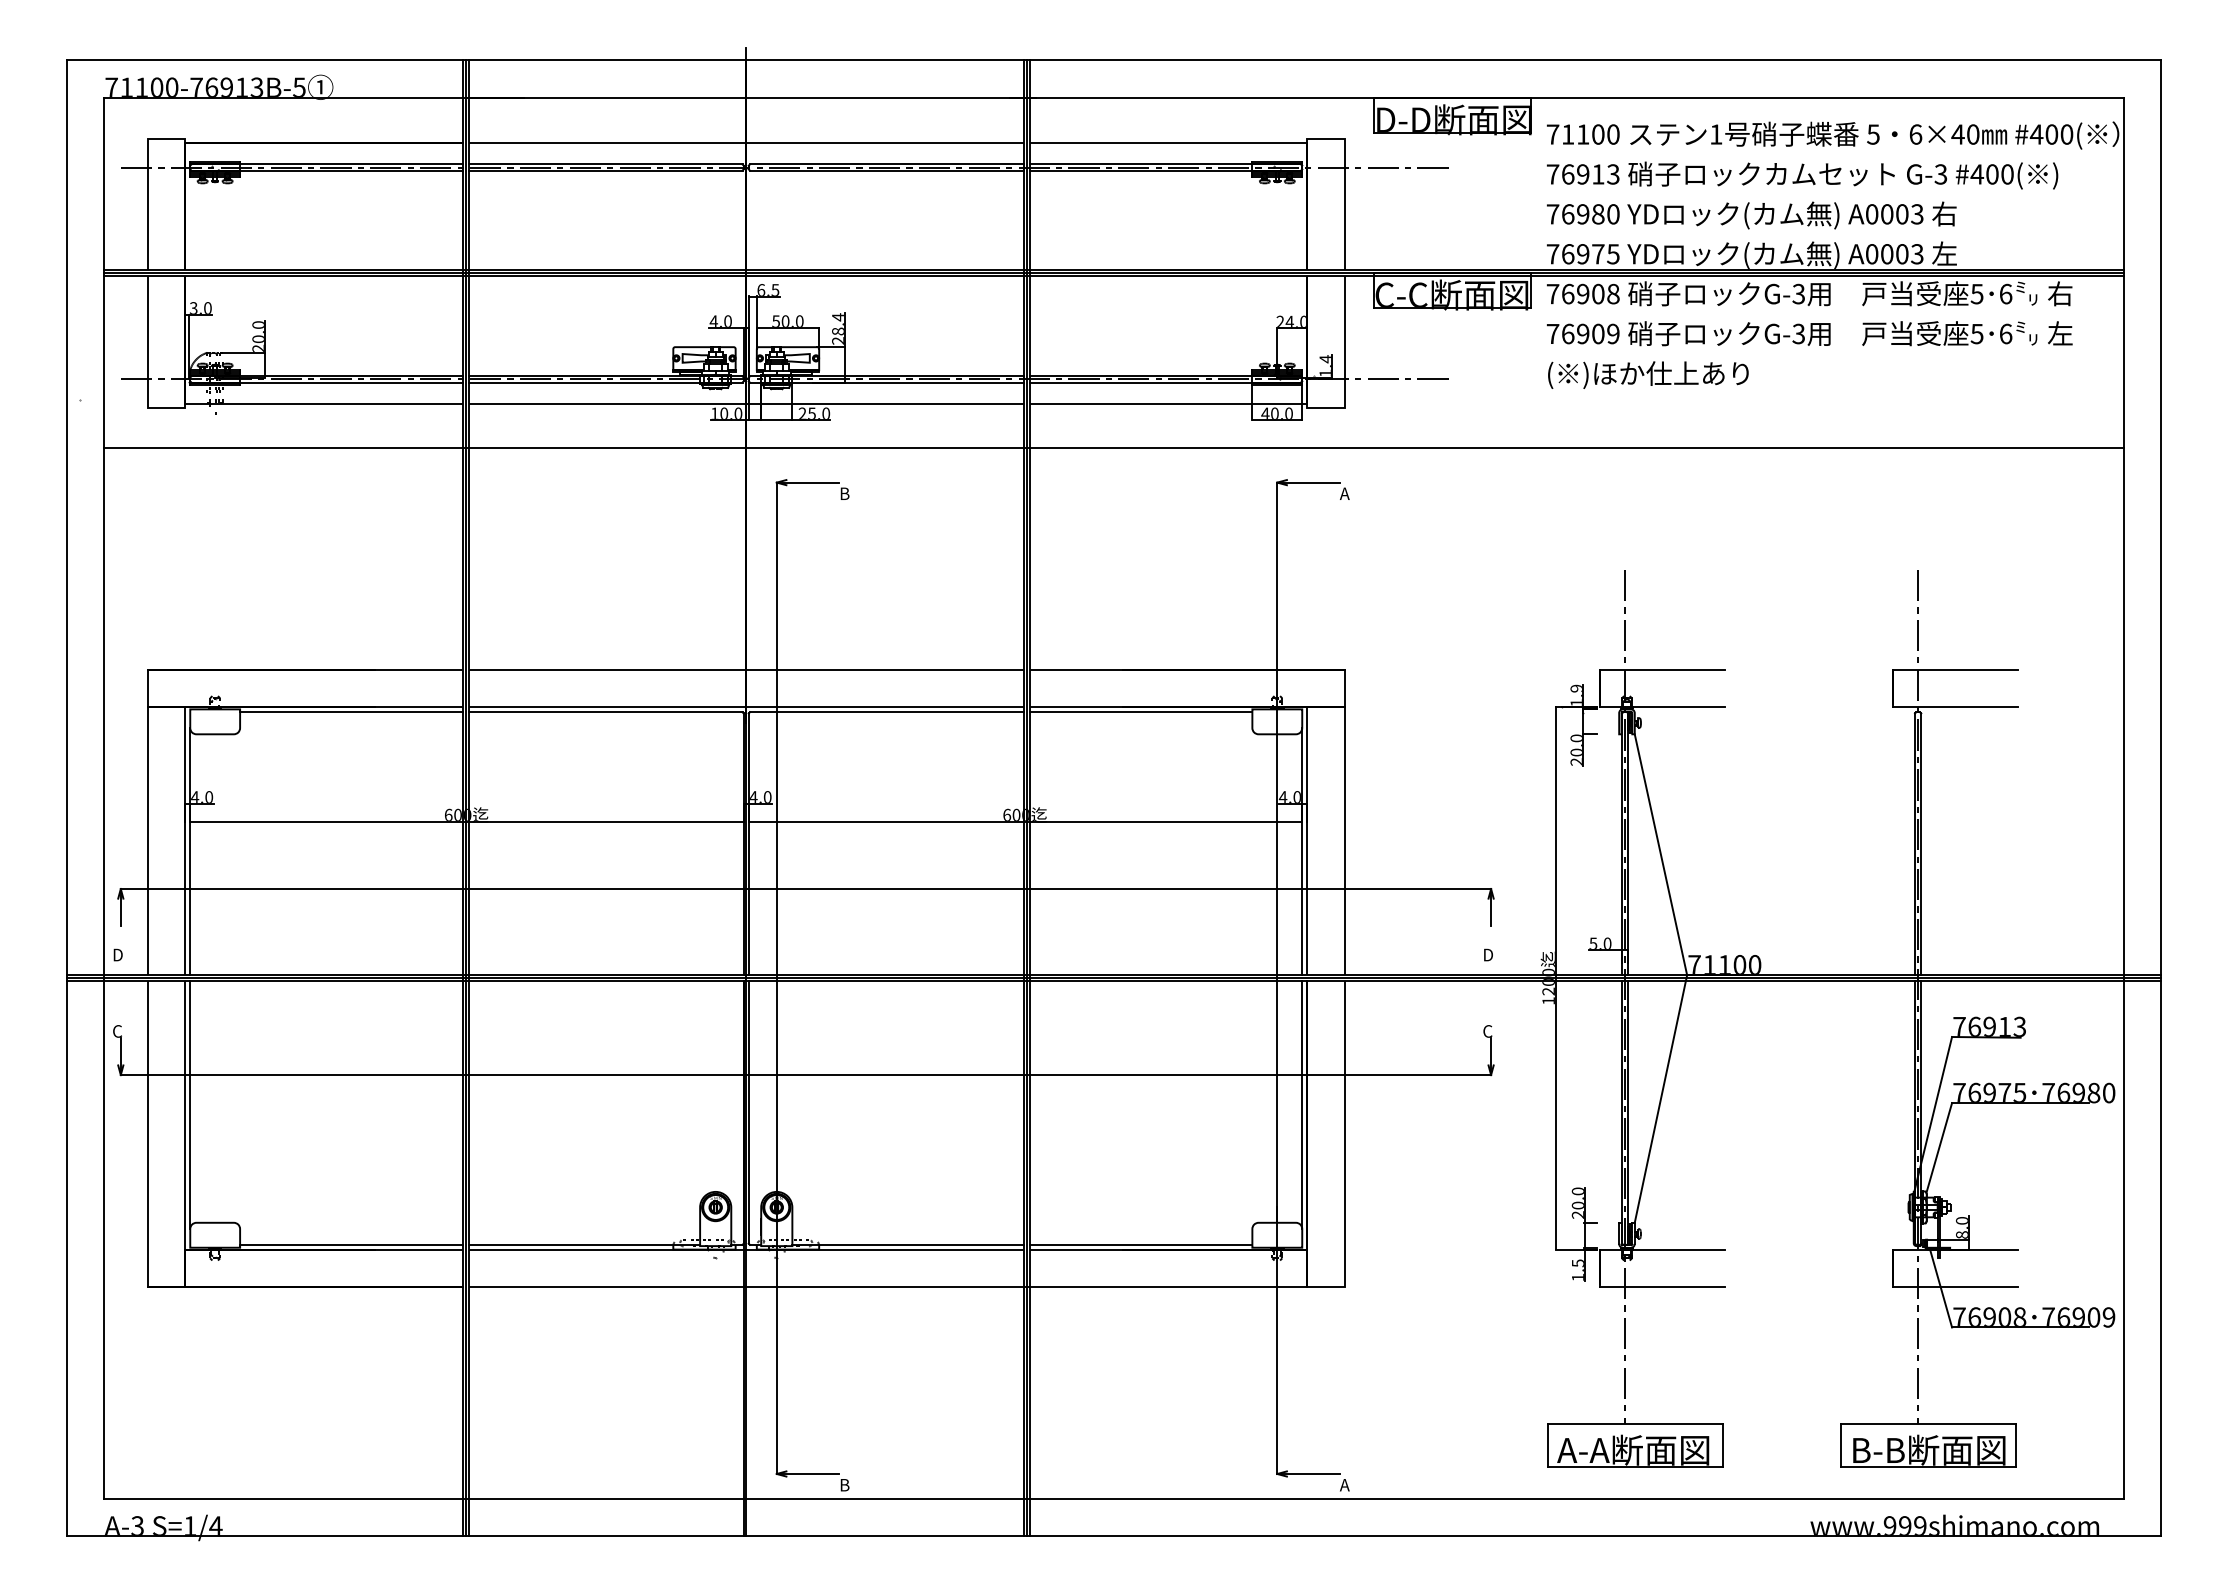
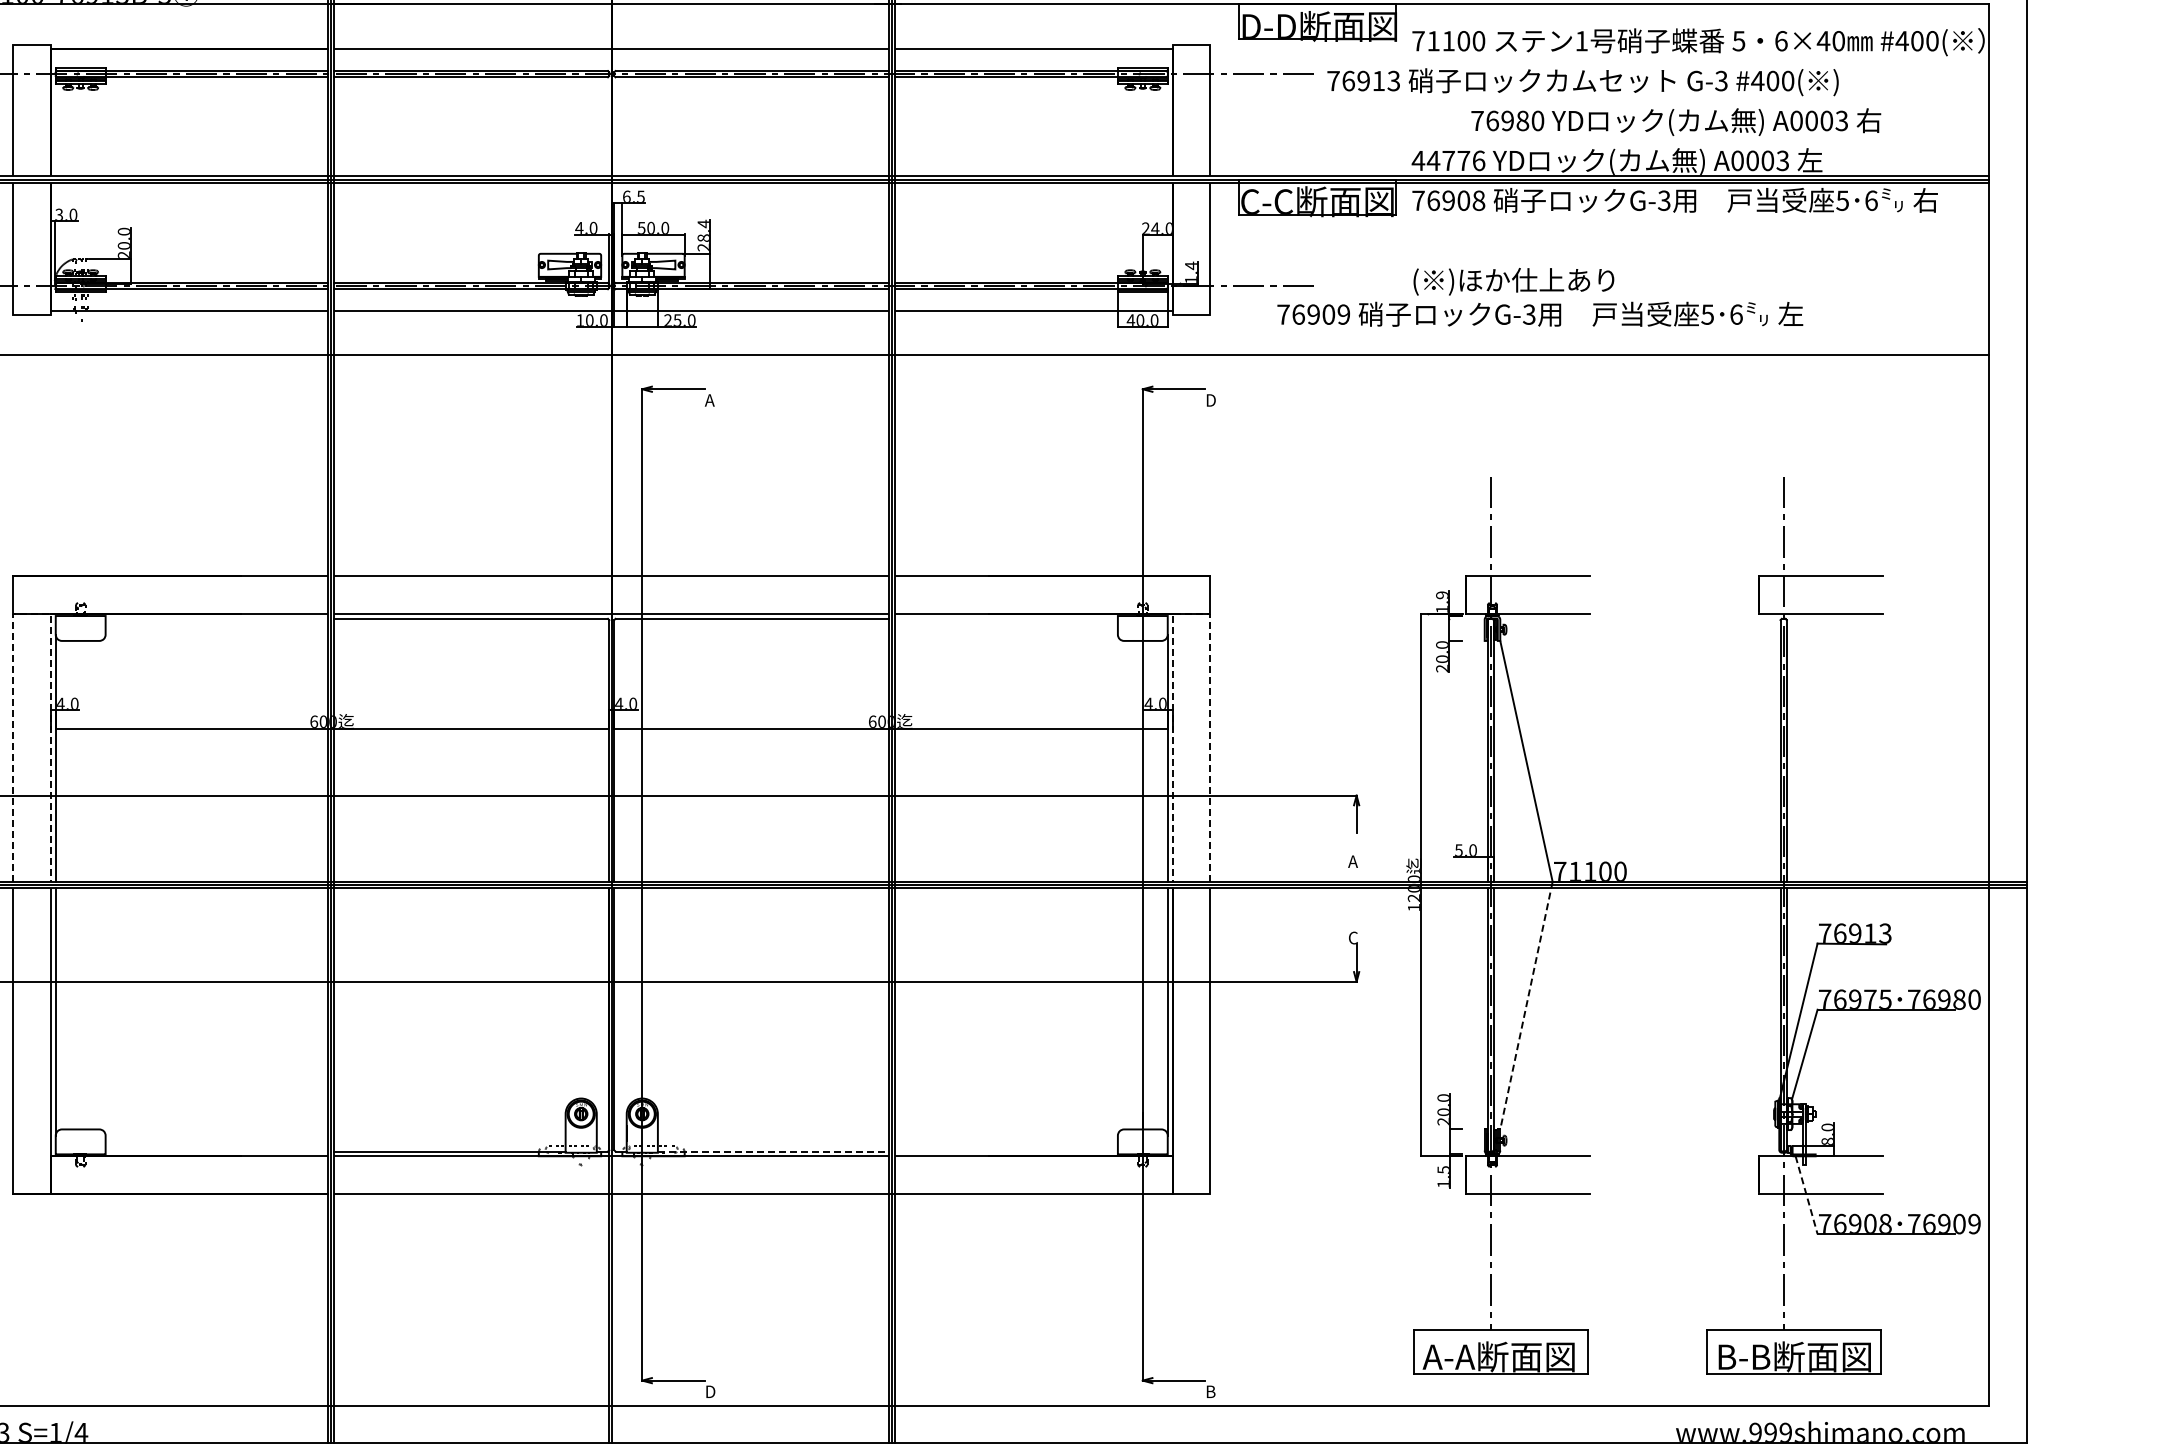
text: (1802, 175) -> (1583, 82), moved
text: (1751, 215) -> (1676, 122), moved
text: (1582, 254) -> (1448, 161), 76975 -> 44776
text: (1809, 333) -> (1540, 314), moved
text: (844, 493) -> (710, 400), B -> A
text: (1344, 493) -> (1210, 400), A -> D
line: (166, 707) -> (32, 614), solid -> dashed
line: (1325, 707) -> (1191, 614), solid -> dashed
line: (351, 712) -> (217, 619), removed
line: (1140, 712) -> (1006, 619), removed
text: (1487, 954) -> (1353, 861), D -> A
line: (1660, 1099) -> (1526, 1006), solid -> dashed
line: (351, 1244) -> (217, 1151), removed
line: (907, 1244) -> (773, 1151), solid -> dashed
line: (1140, 1244) -> (1006, 1151), removed
line: (1941, 1289) -> (1807, 1196), solid -> dashed
text: (845, 1485) -> (711, 1392), B -> D
text: (1344, 1485) -> (1210, 1392), A -> B

